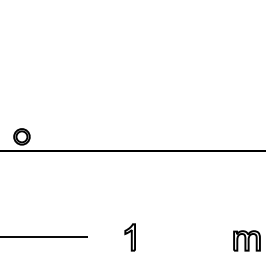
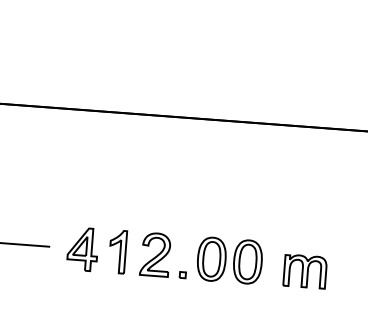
part: (108, 237) -> (82, 249), added
part: (182, 237) -> (201, 258), added

